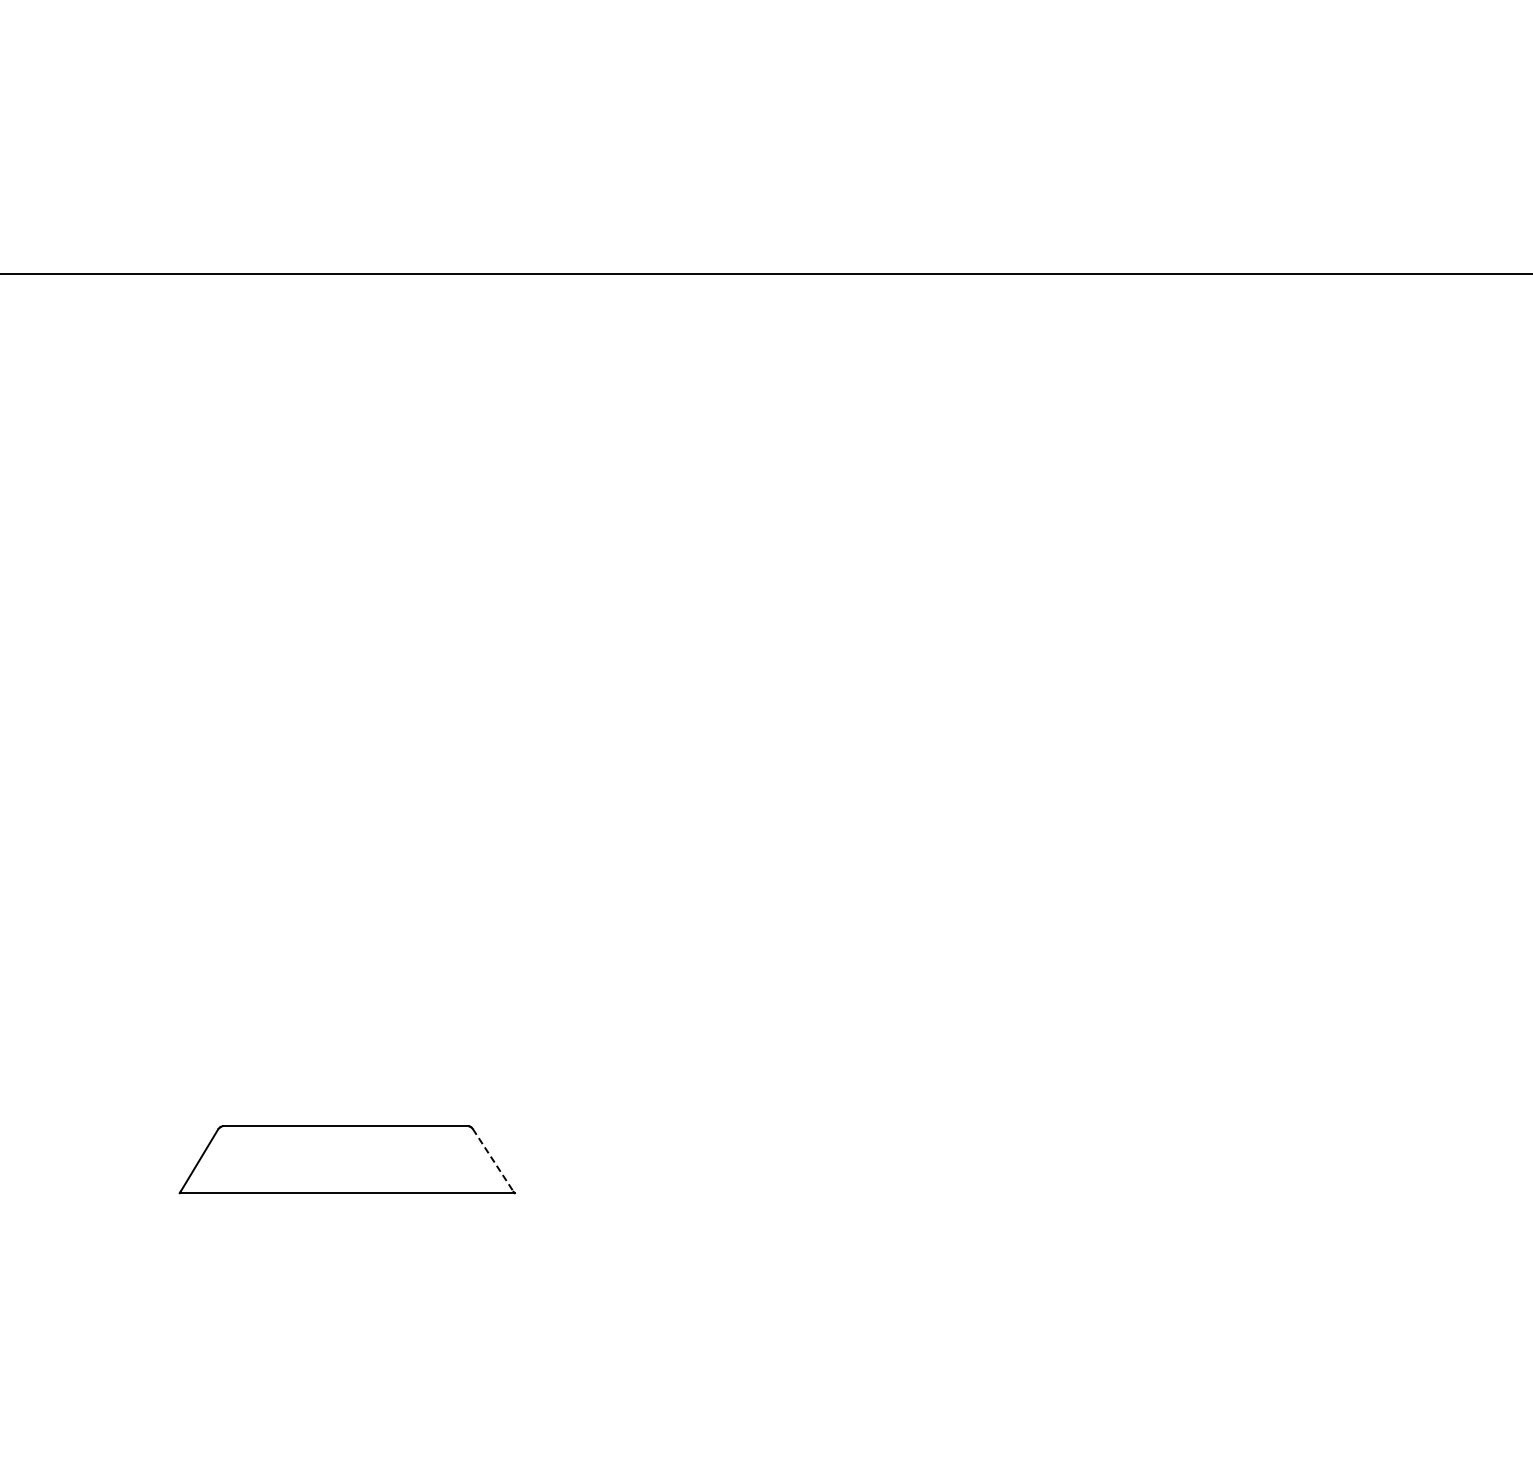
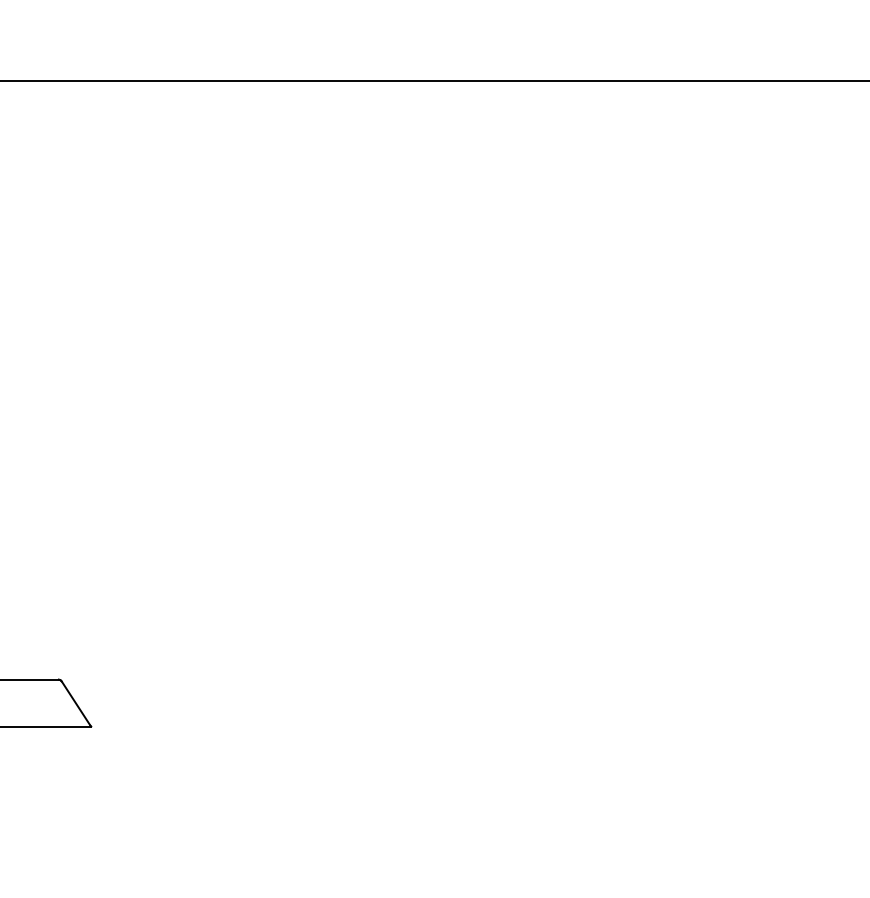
line: (493, 1160) -> (76, 703), dashed -> solid

